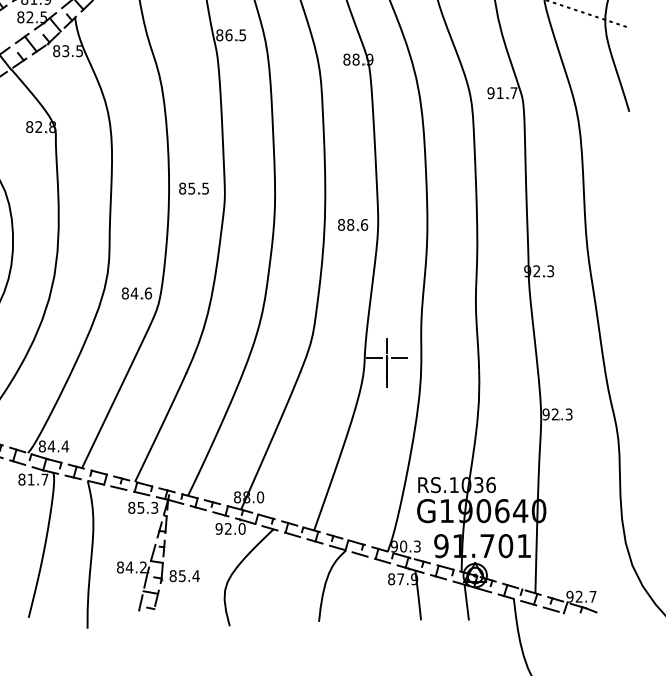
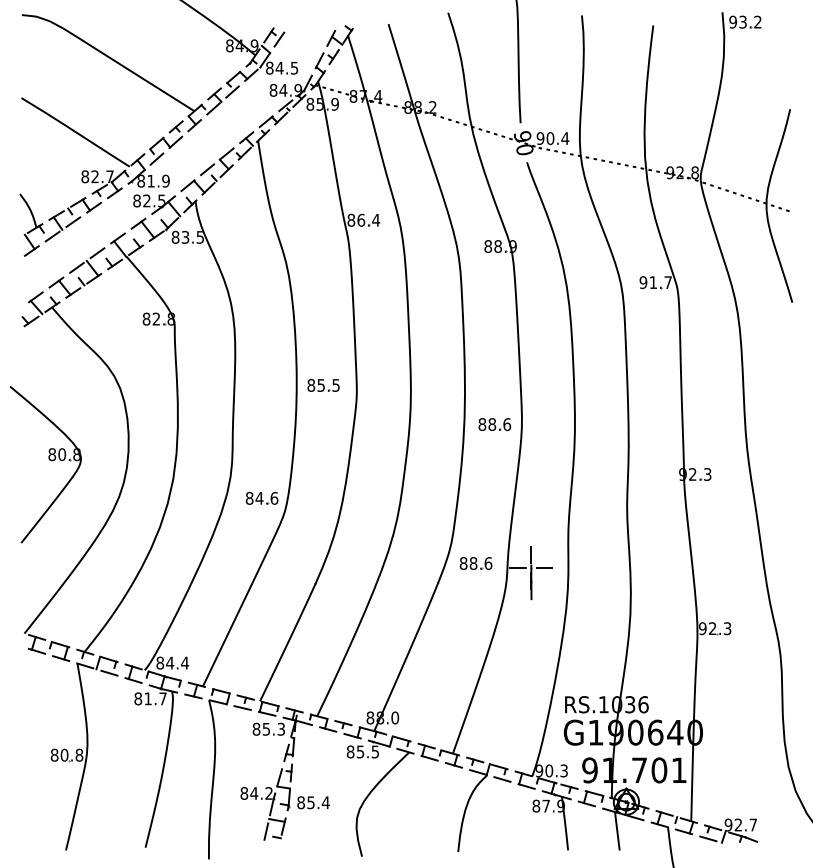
text: (243, 35) -> (376, 220), 86.5 -> 86.4
part: (335, 353) -> (475, 563), added
text: (230, 528) -> (362, 751), 92.0 -> 85.5

